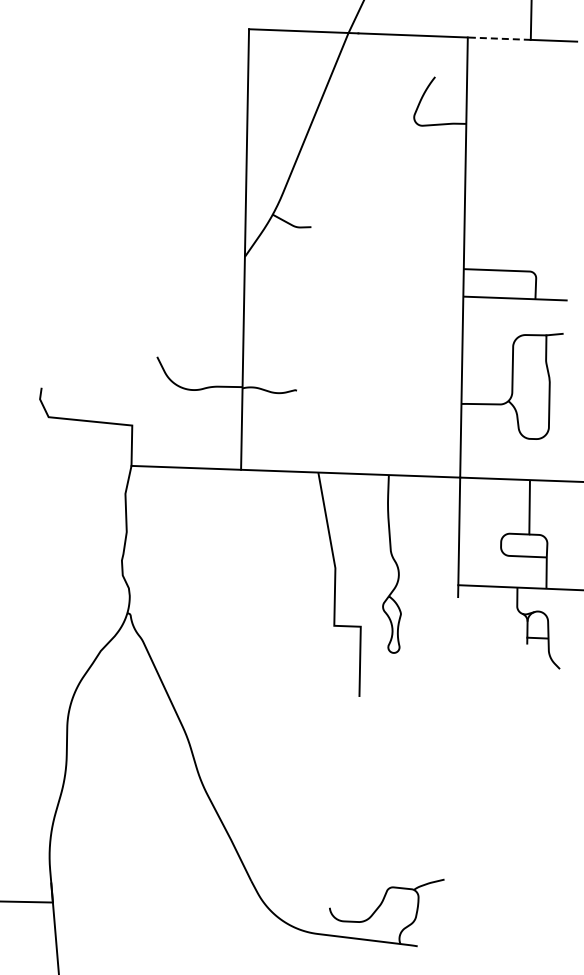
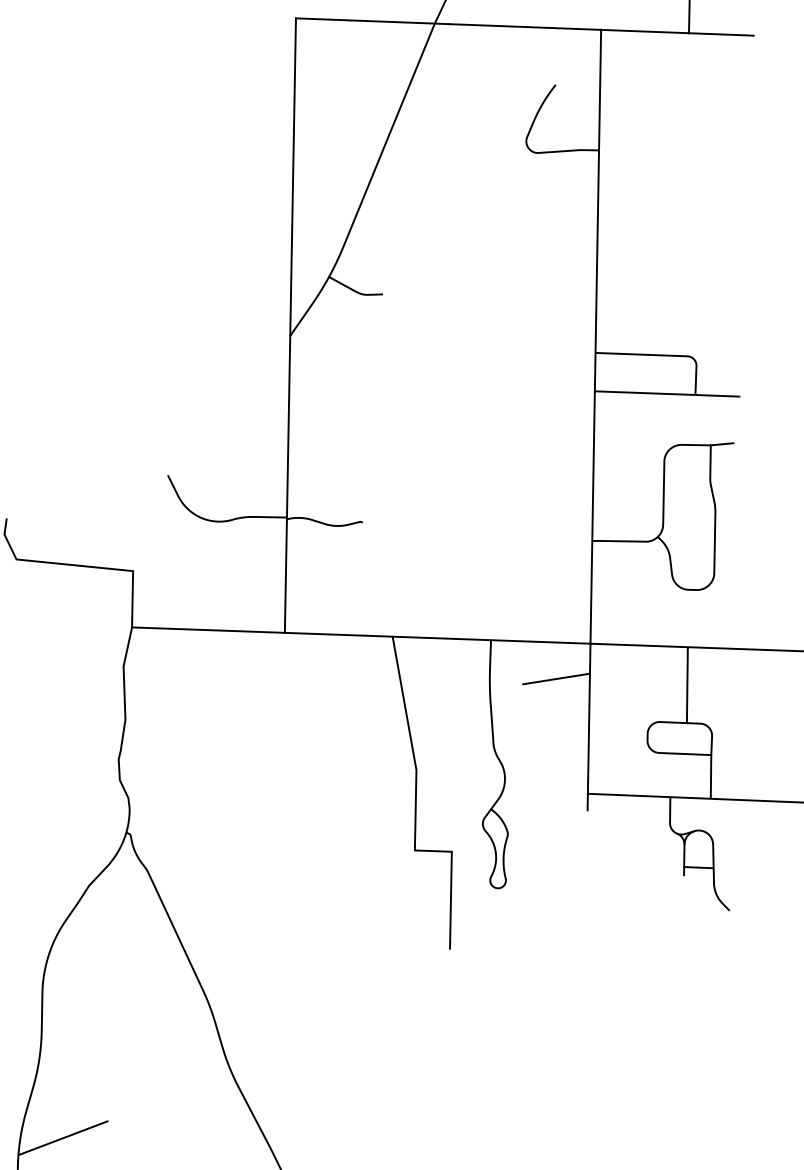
line: (499, 38) -> (645, 31), dashed -> solid
line: (435, 502) -> (556, 678), added
line: (81, 832) -> (62, 1138), added

